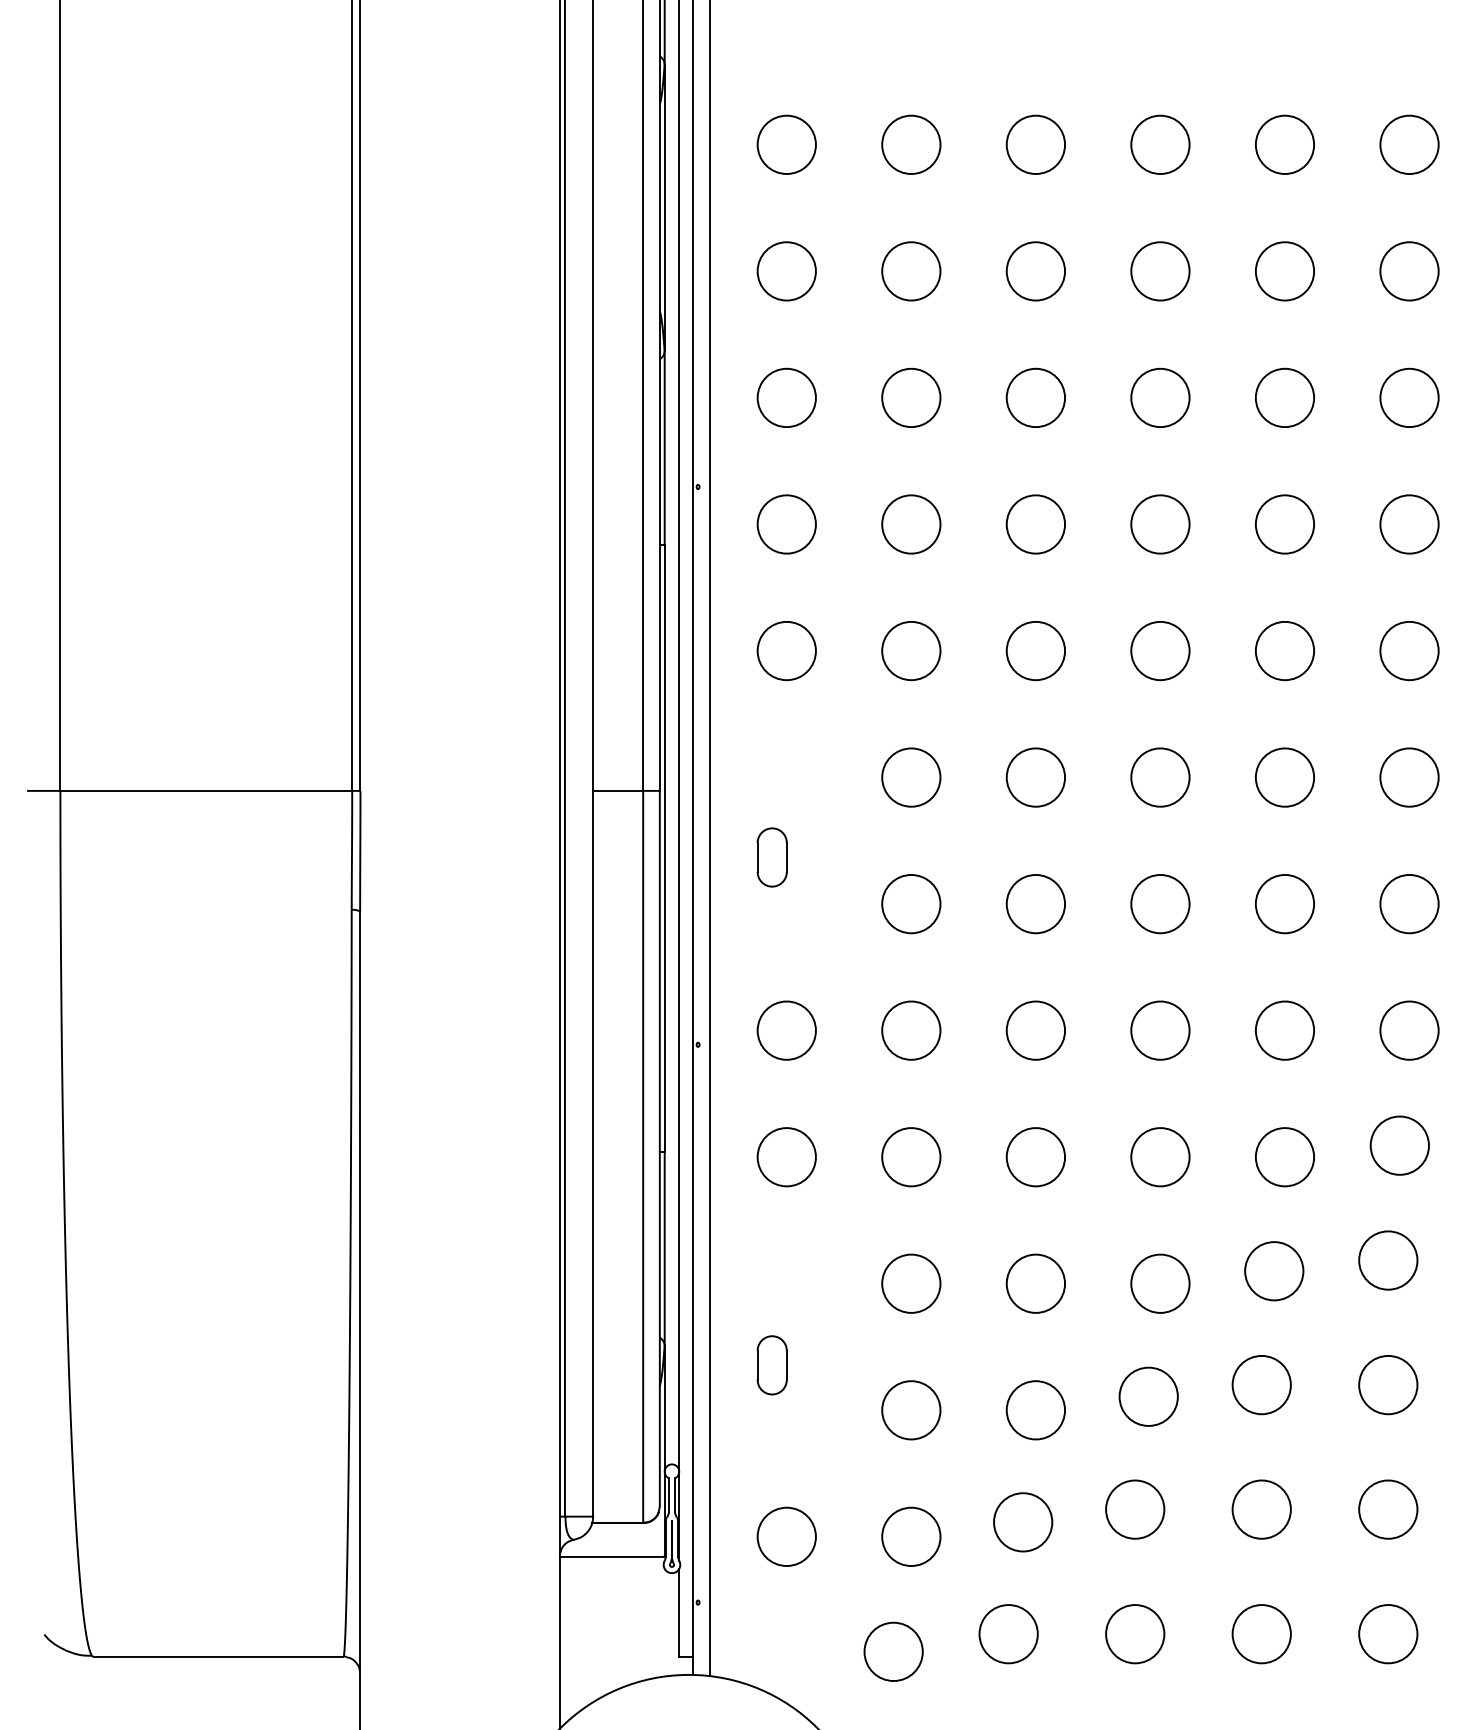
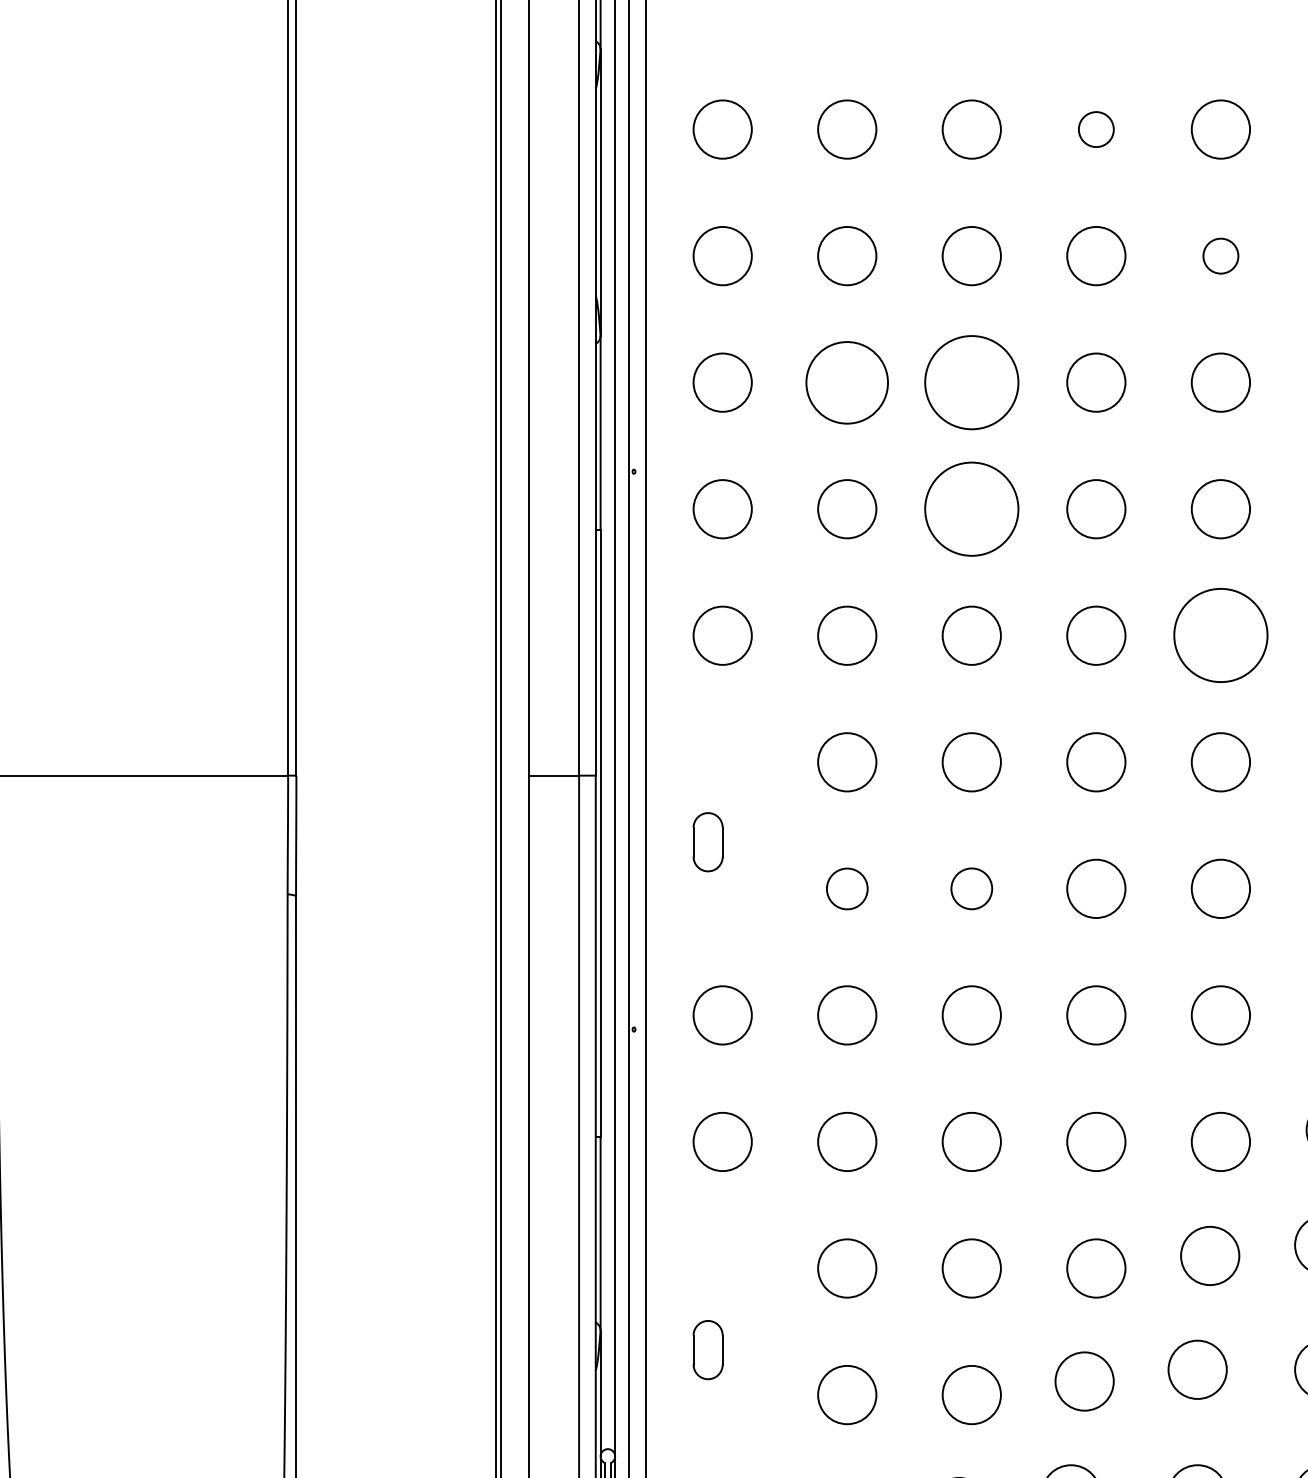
circle: (1160, 144) -> (1096, 129), size x0.6
circle: (1284, 271) -> (1220, 256), size x0.6
circle: (911, 397) -> (847, 382), size x1.4
circle: (1035, 397) -> (971, 382), size x1.6
circle: (1035, 524) -> (971, 509), size x1.6
circle: (1284, 651) -> (1220, 636), size x1.6
circle: (911, 904) -> (847, 889), size x0.7
circle: (1035, 904) -> (971, 889), size x0.7

